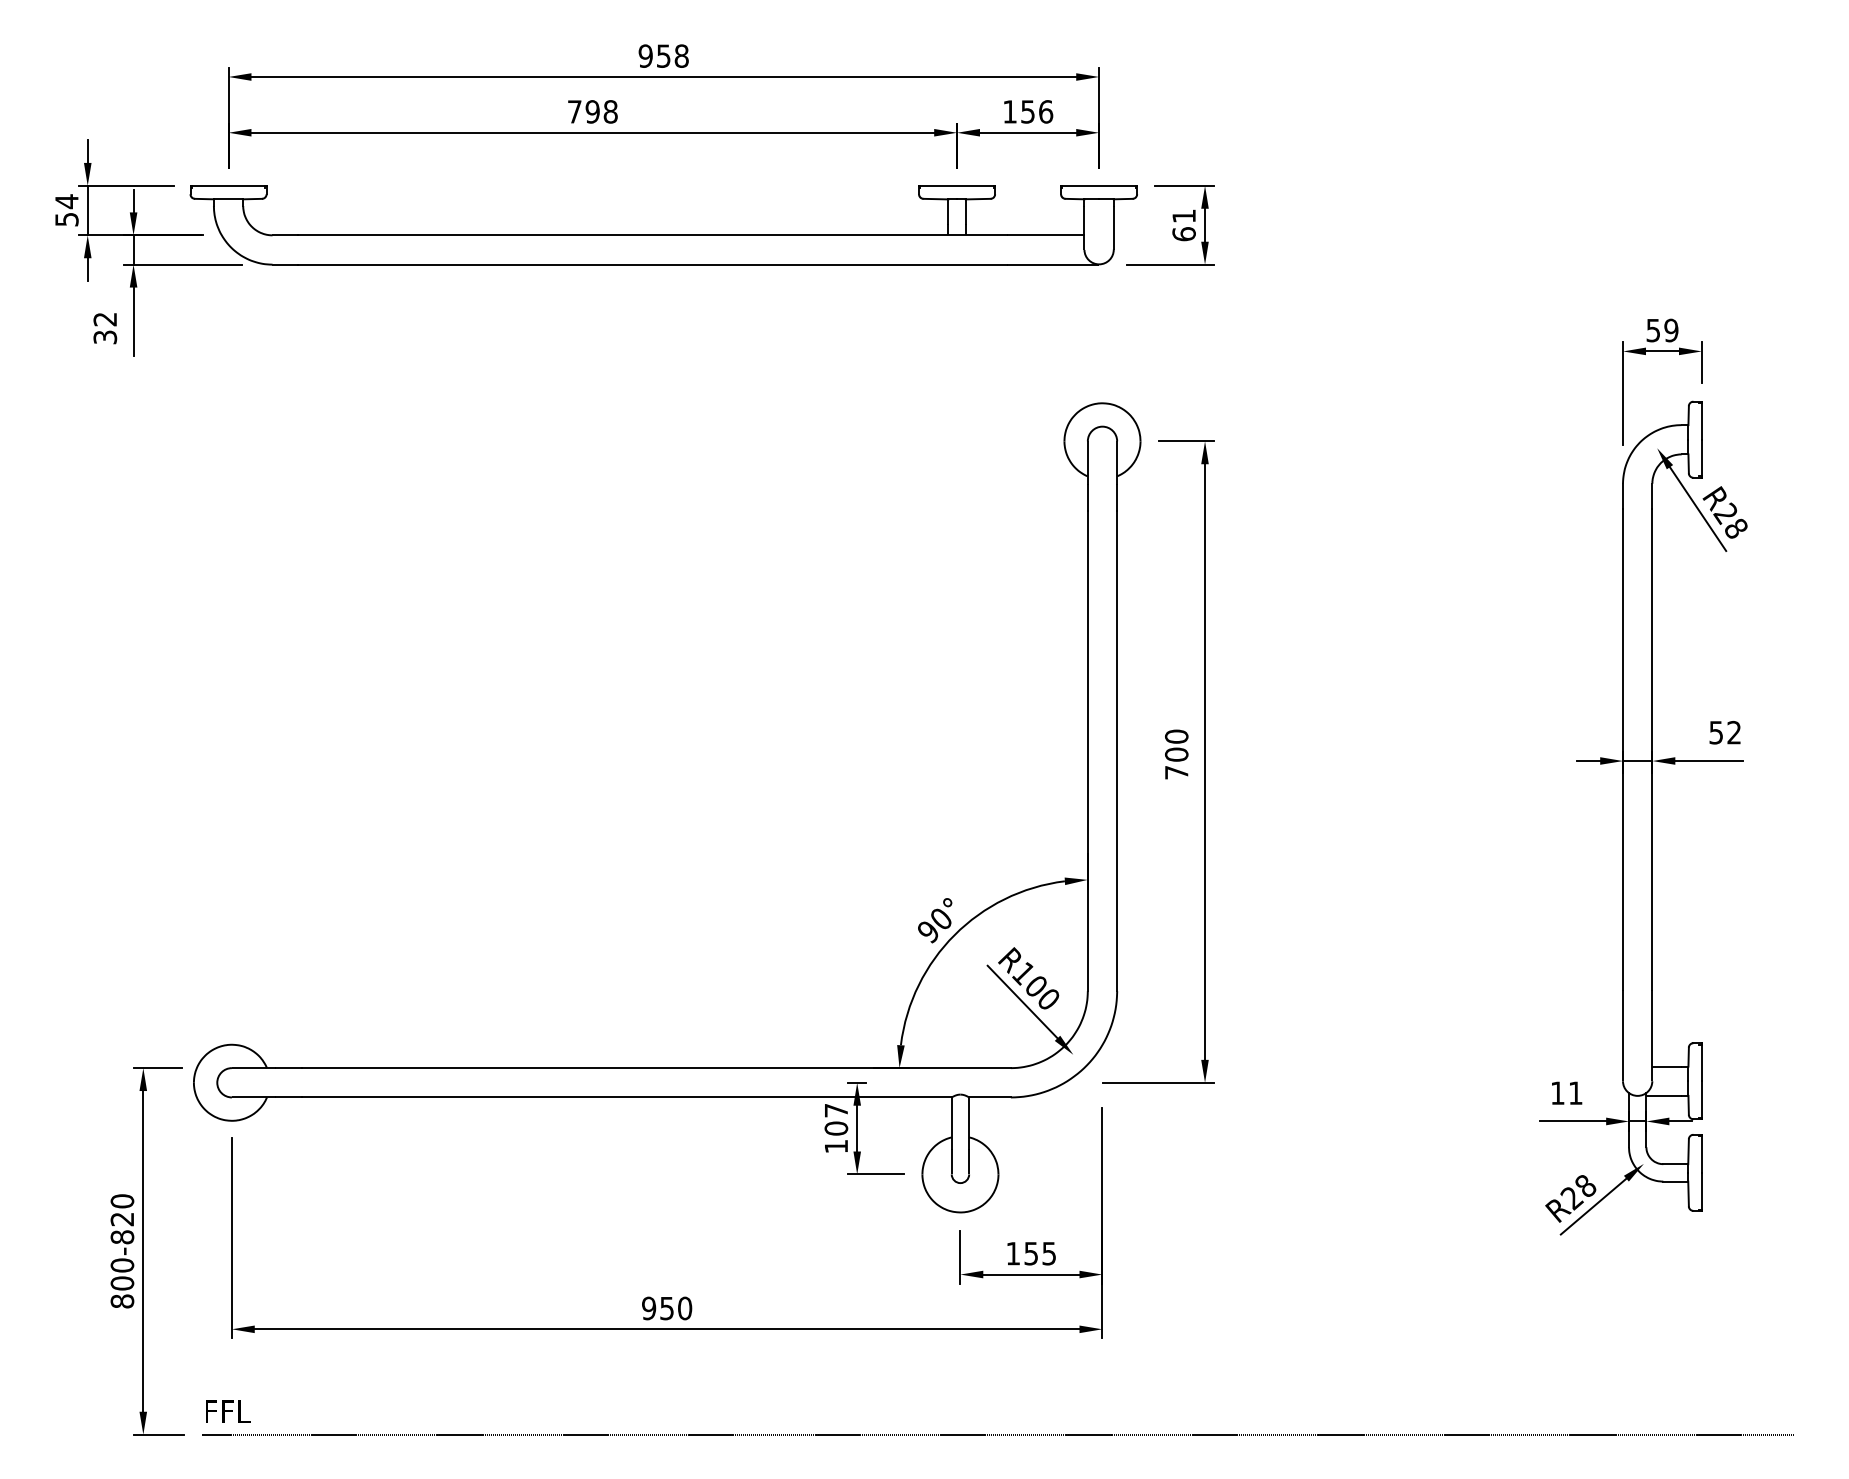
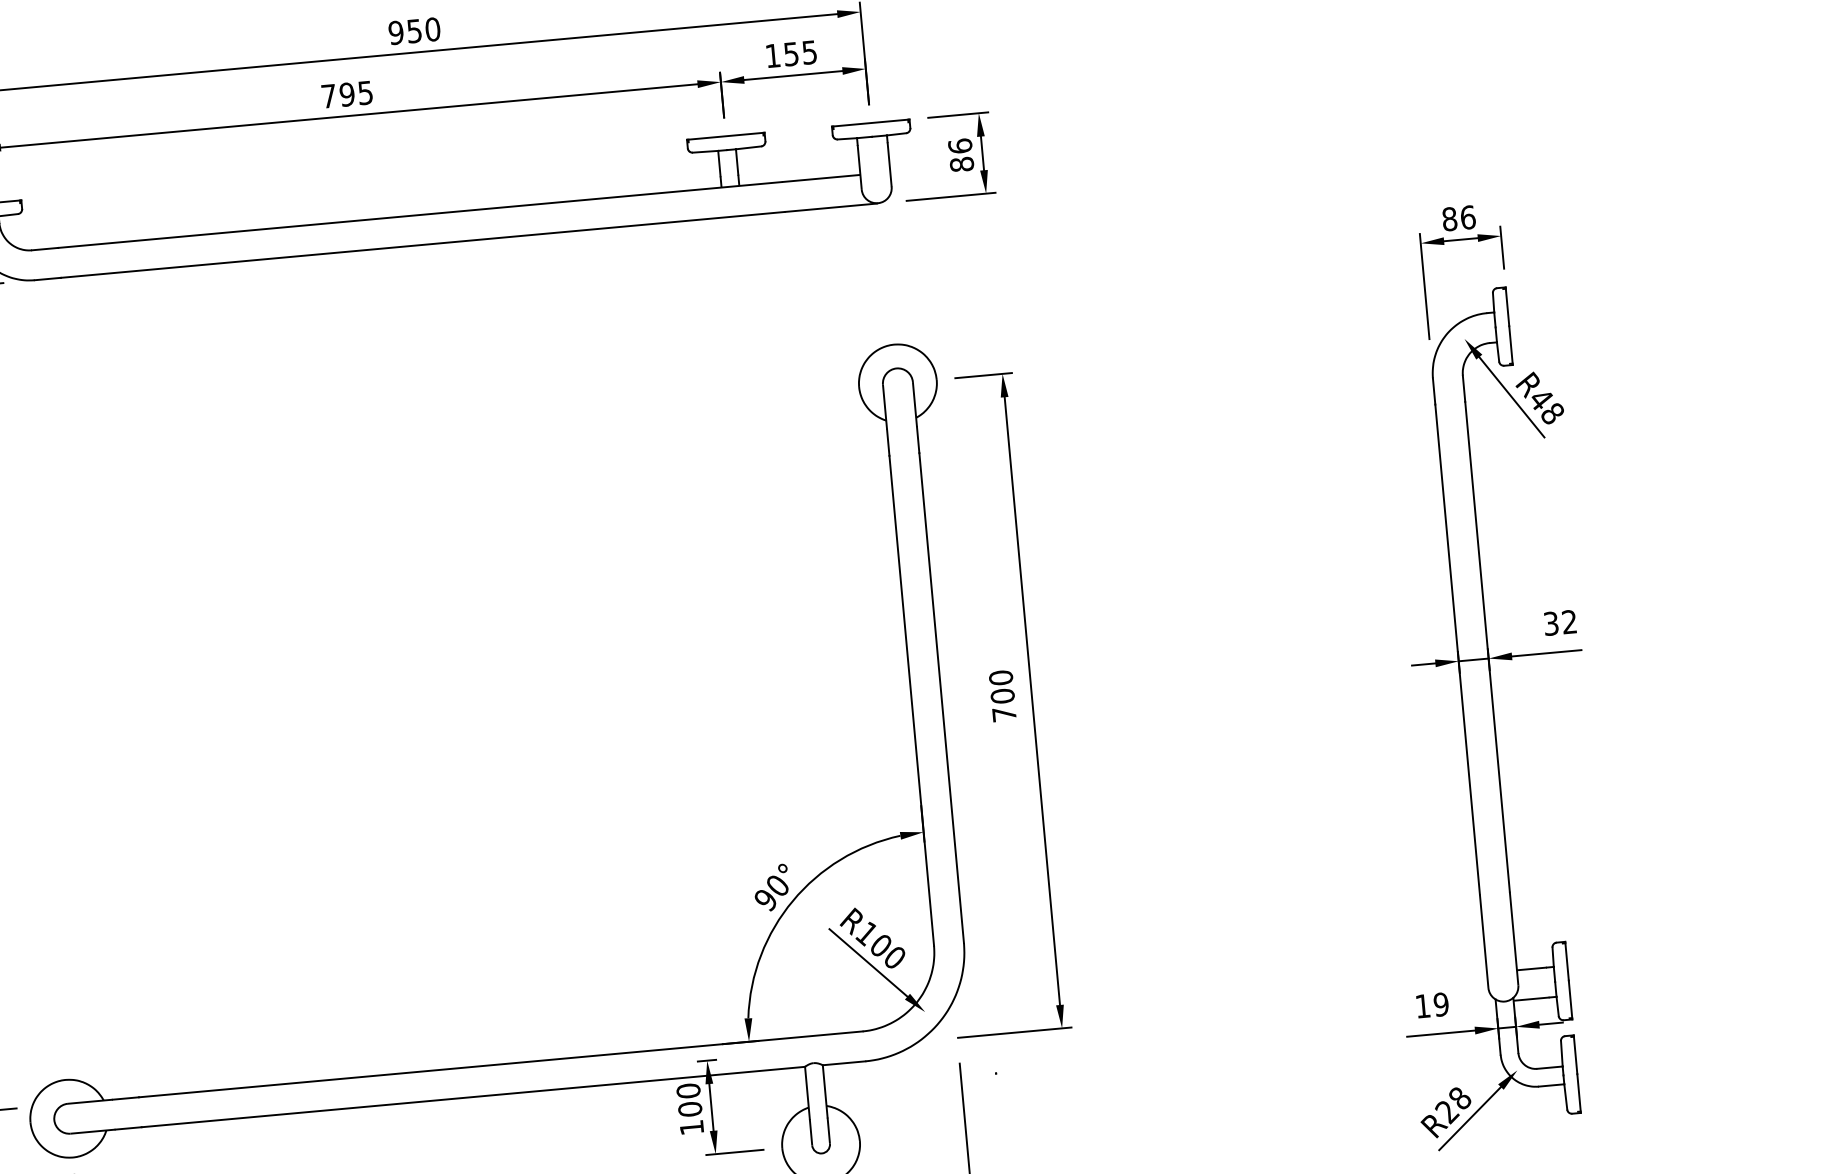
text: (681, 55) -> (432, 28), 958 -> 950
text: (610, 111) -> (365, 92), 798 -> 795
text: (1046, 111) -> (810, 52), 156 -> 155
text: (1183, 225) -> (960, 155), 61 -> 86
text: (1662, 330) -> (1459, 218), 59 -> 86
text: (1725, 513) -> (1540, 399), R28 -> R48
text: (1716, 731) -> (1551, 622), 52 -> 32
text: (1575, 1093) -> (1441, 1004), 11 -> 19
text: (836, 1110) -> (688, 1090), 107 -> 100

